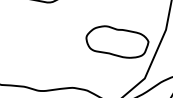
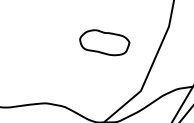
part: (117, 41) -> (104, 42), size x0.6

